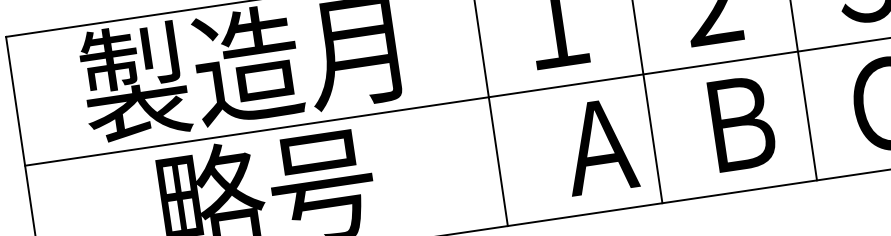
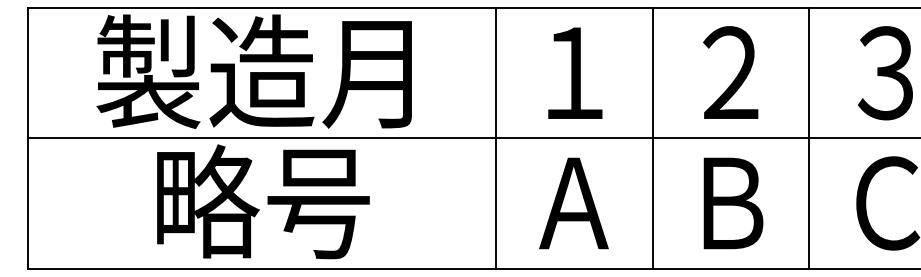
text: (742, 123) -> (733, 203), moved
text: (599, 146) -> (573, 203), moved

